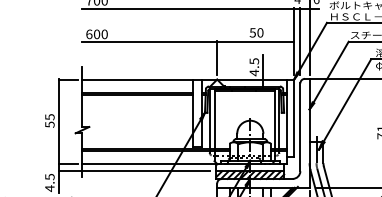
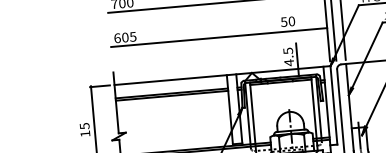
text: (104, 34) -> (133, 37), 600 -> 605
line: (217, 57) -> (250, 50), removed
text: (49, 124) -> (84, 133), 55 -> 15

